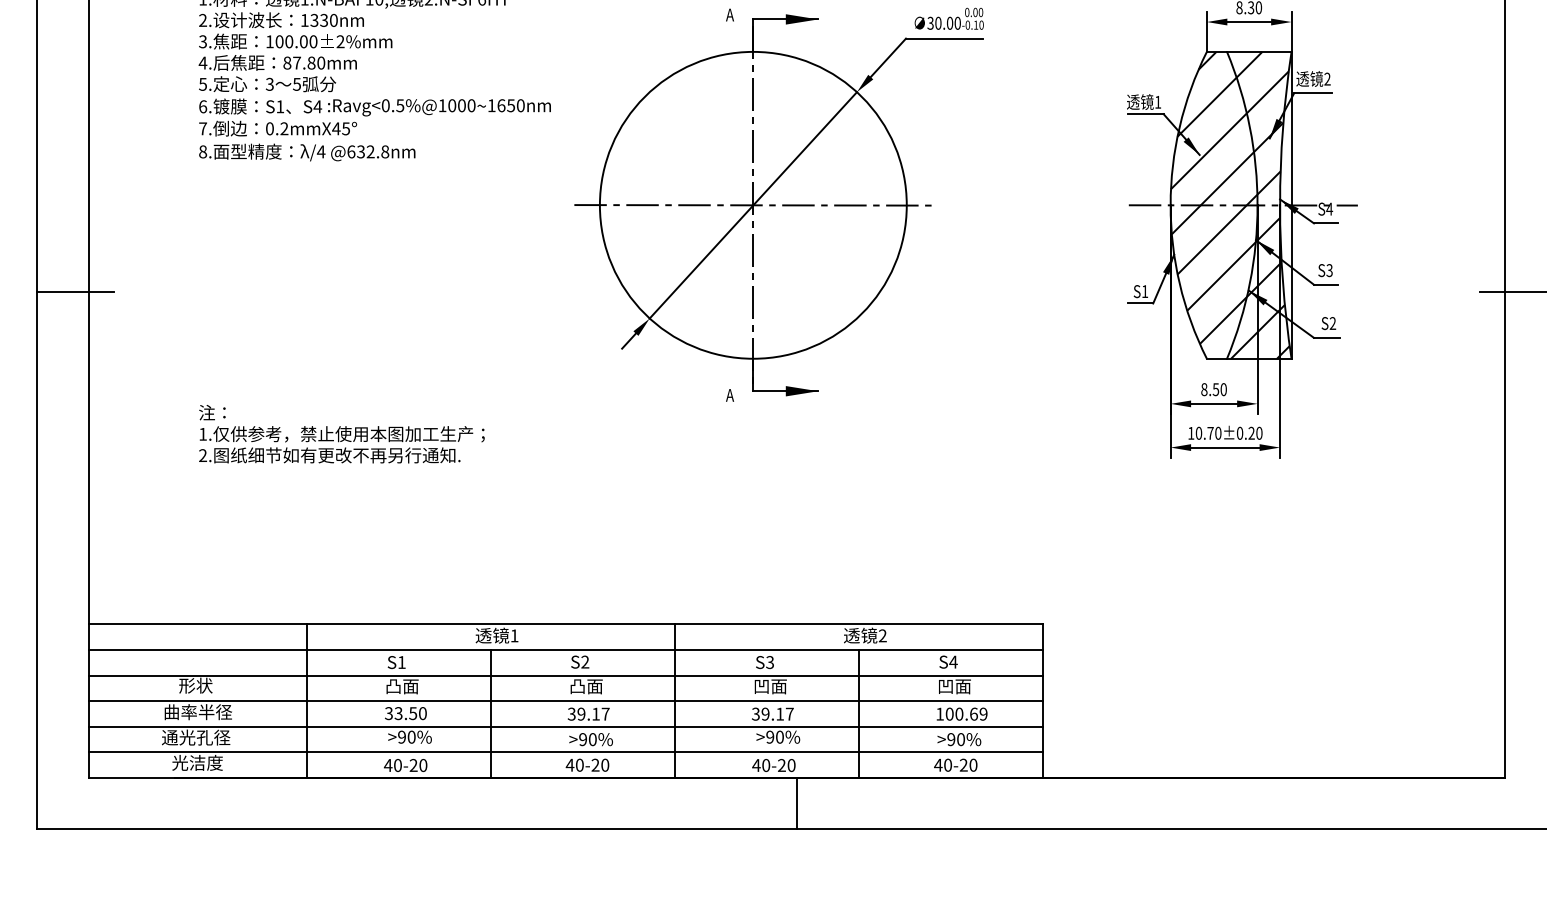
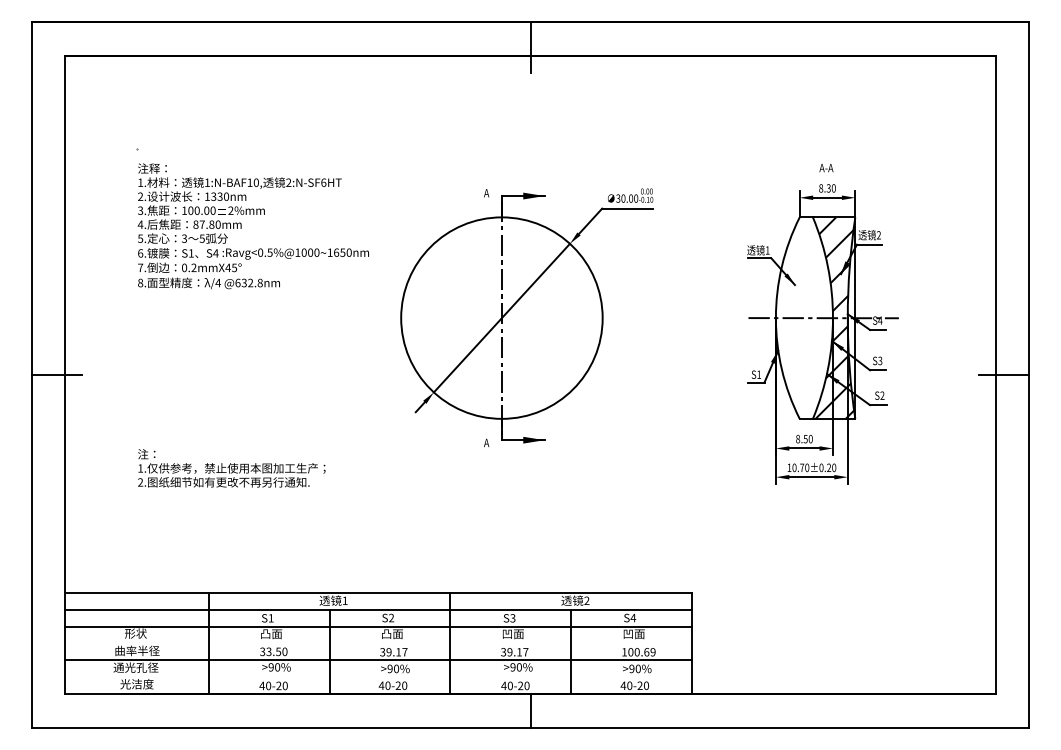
hatch: (1214, 198) -> (804, 313), removed
line: (752, 204) -> (501, 317), removed
line: (565, 700) -> (378, 643), removed
line: (565, 752) -> (378, 677), removed

